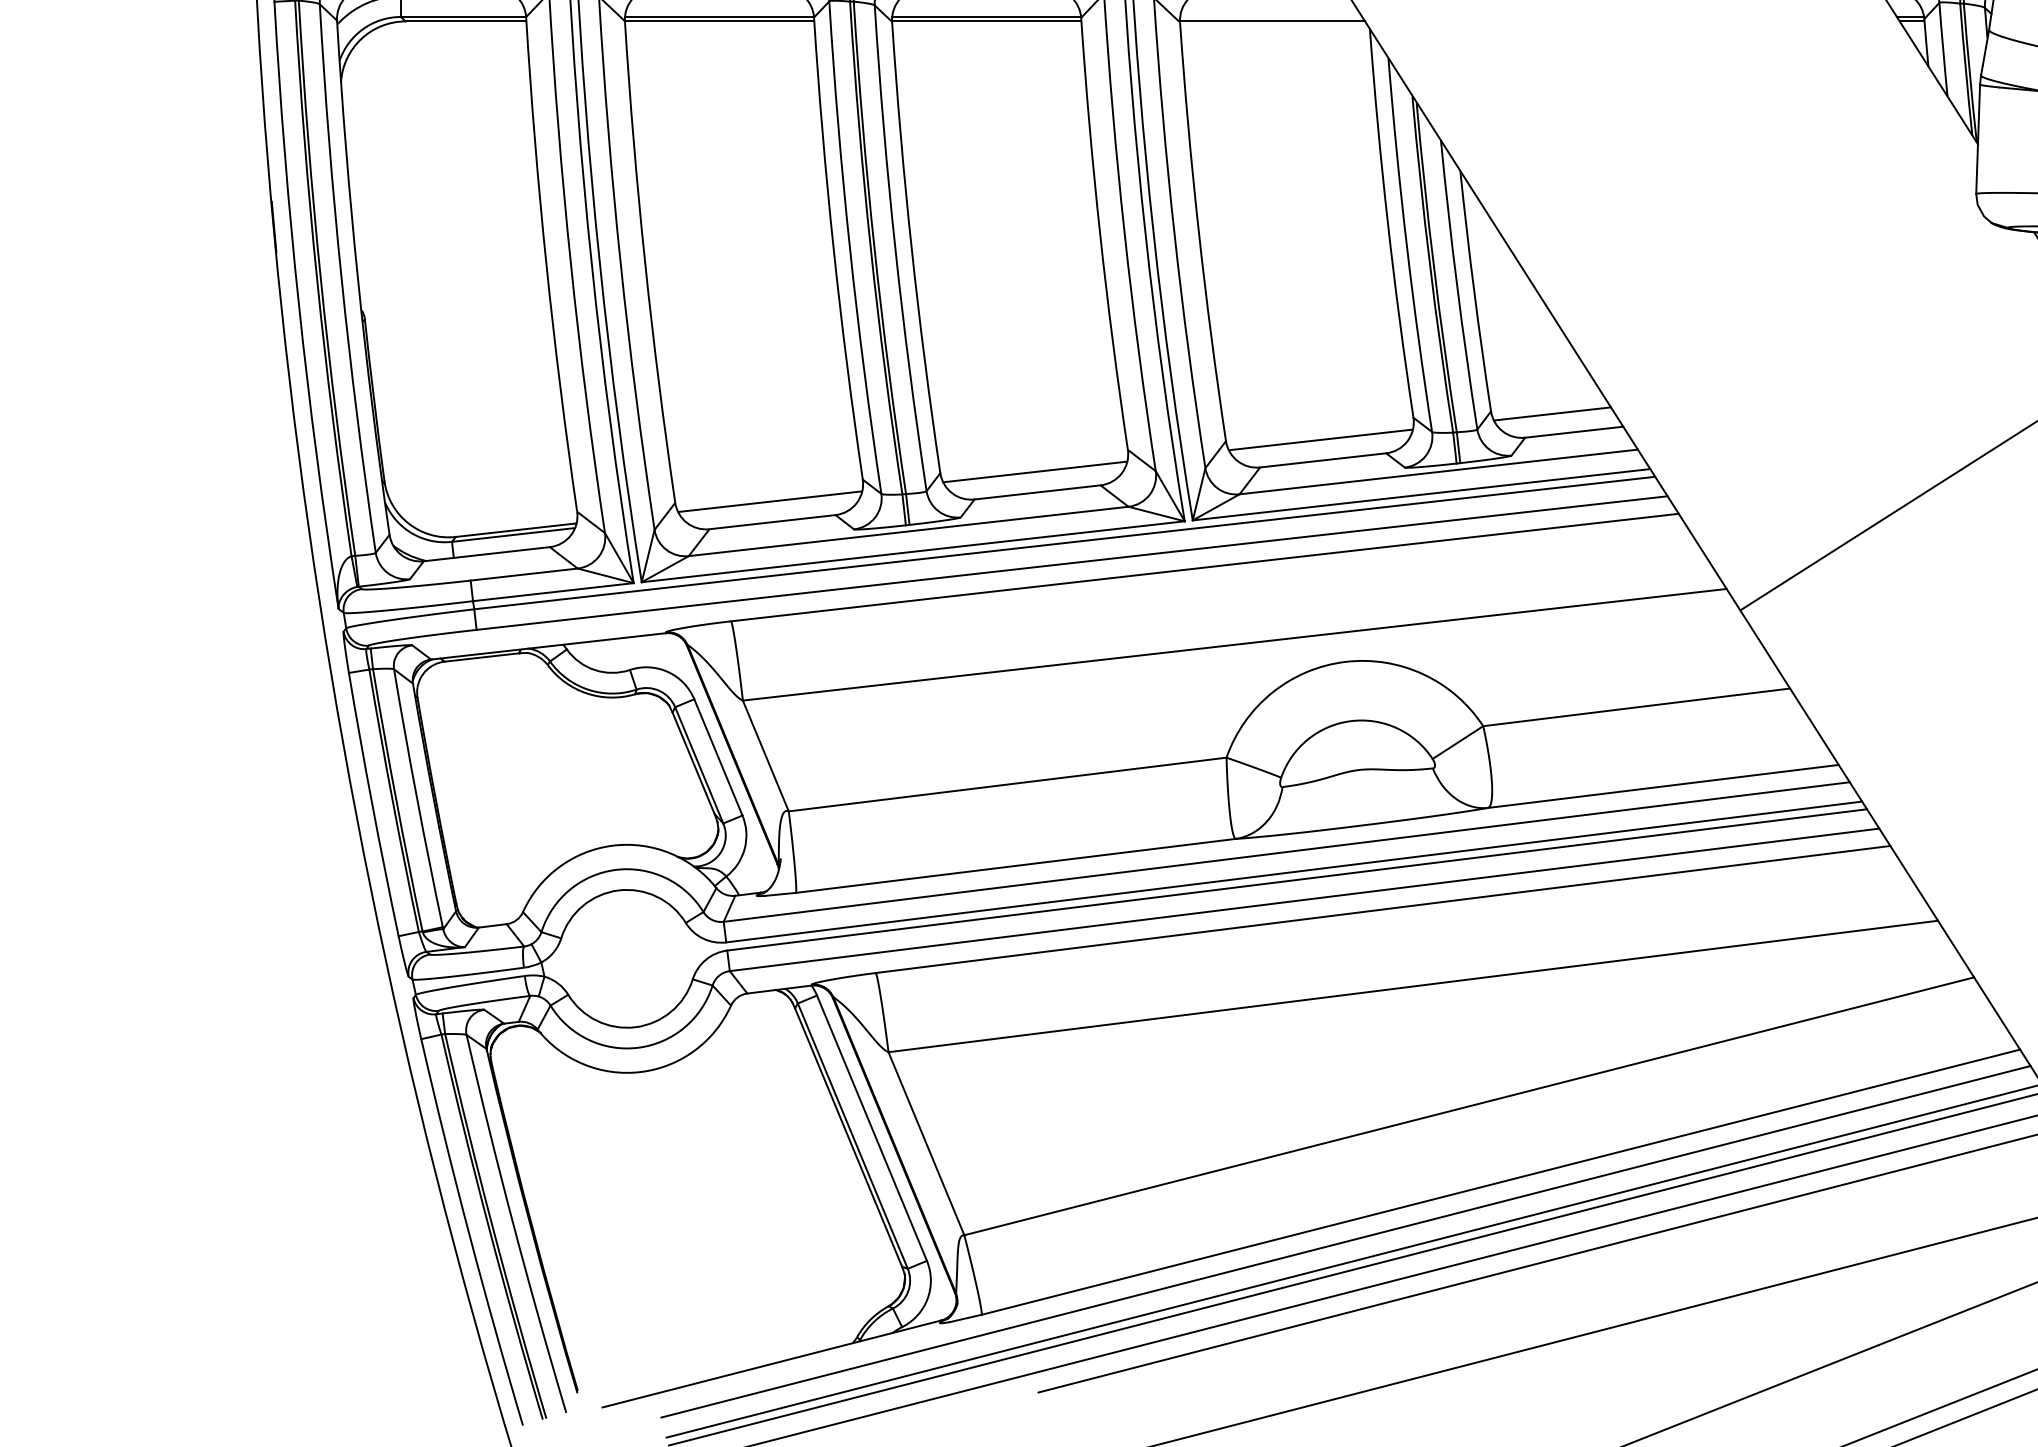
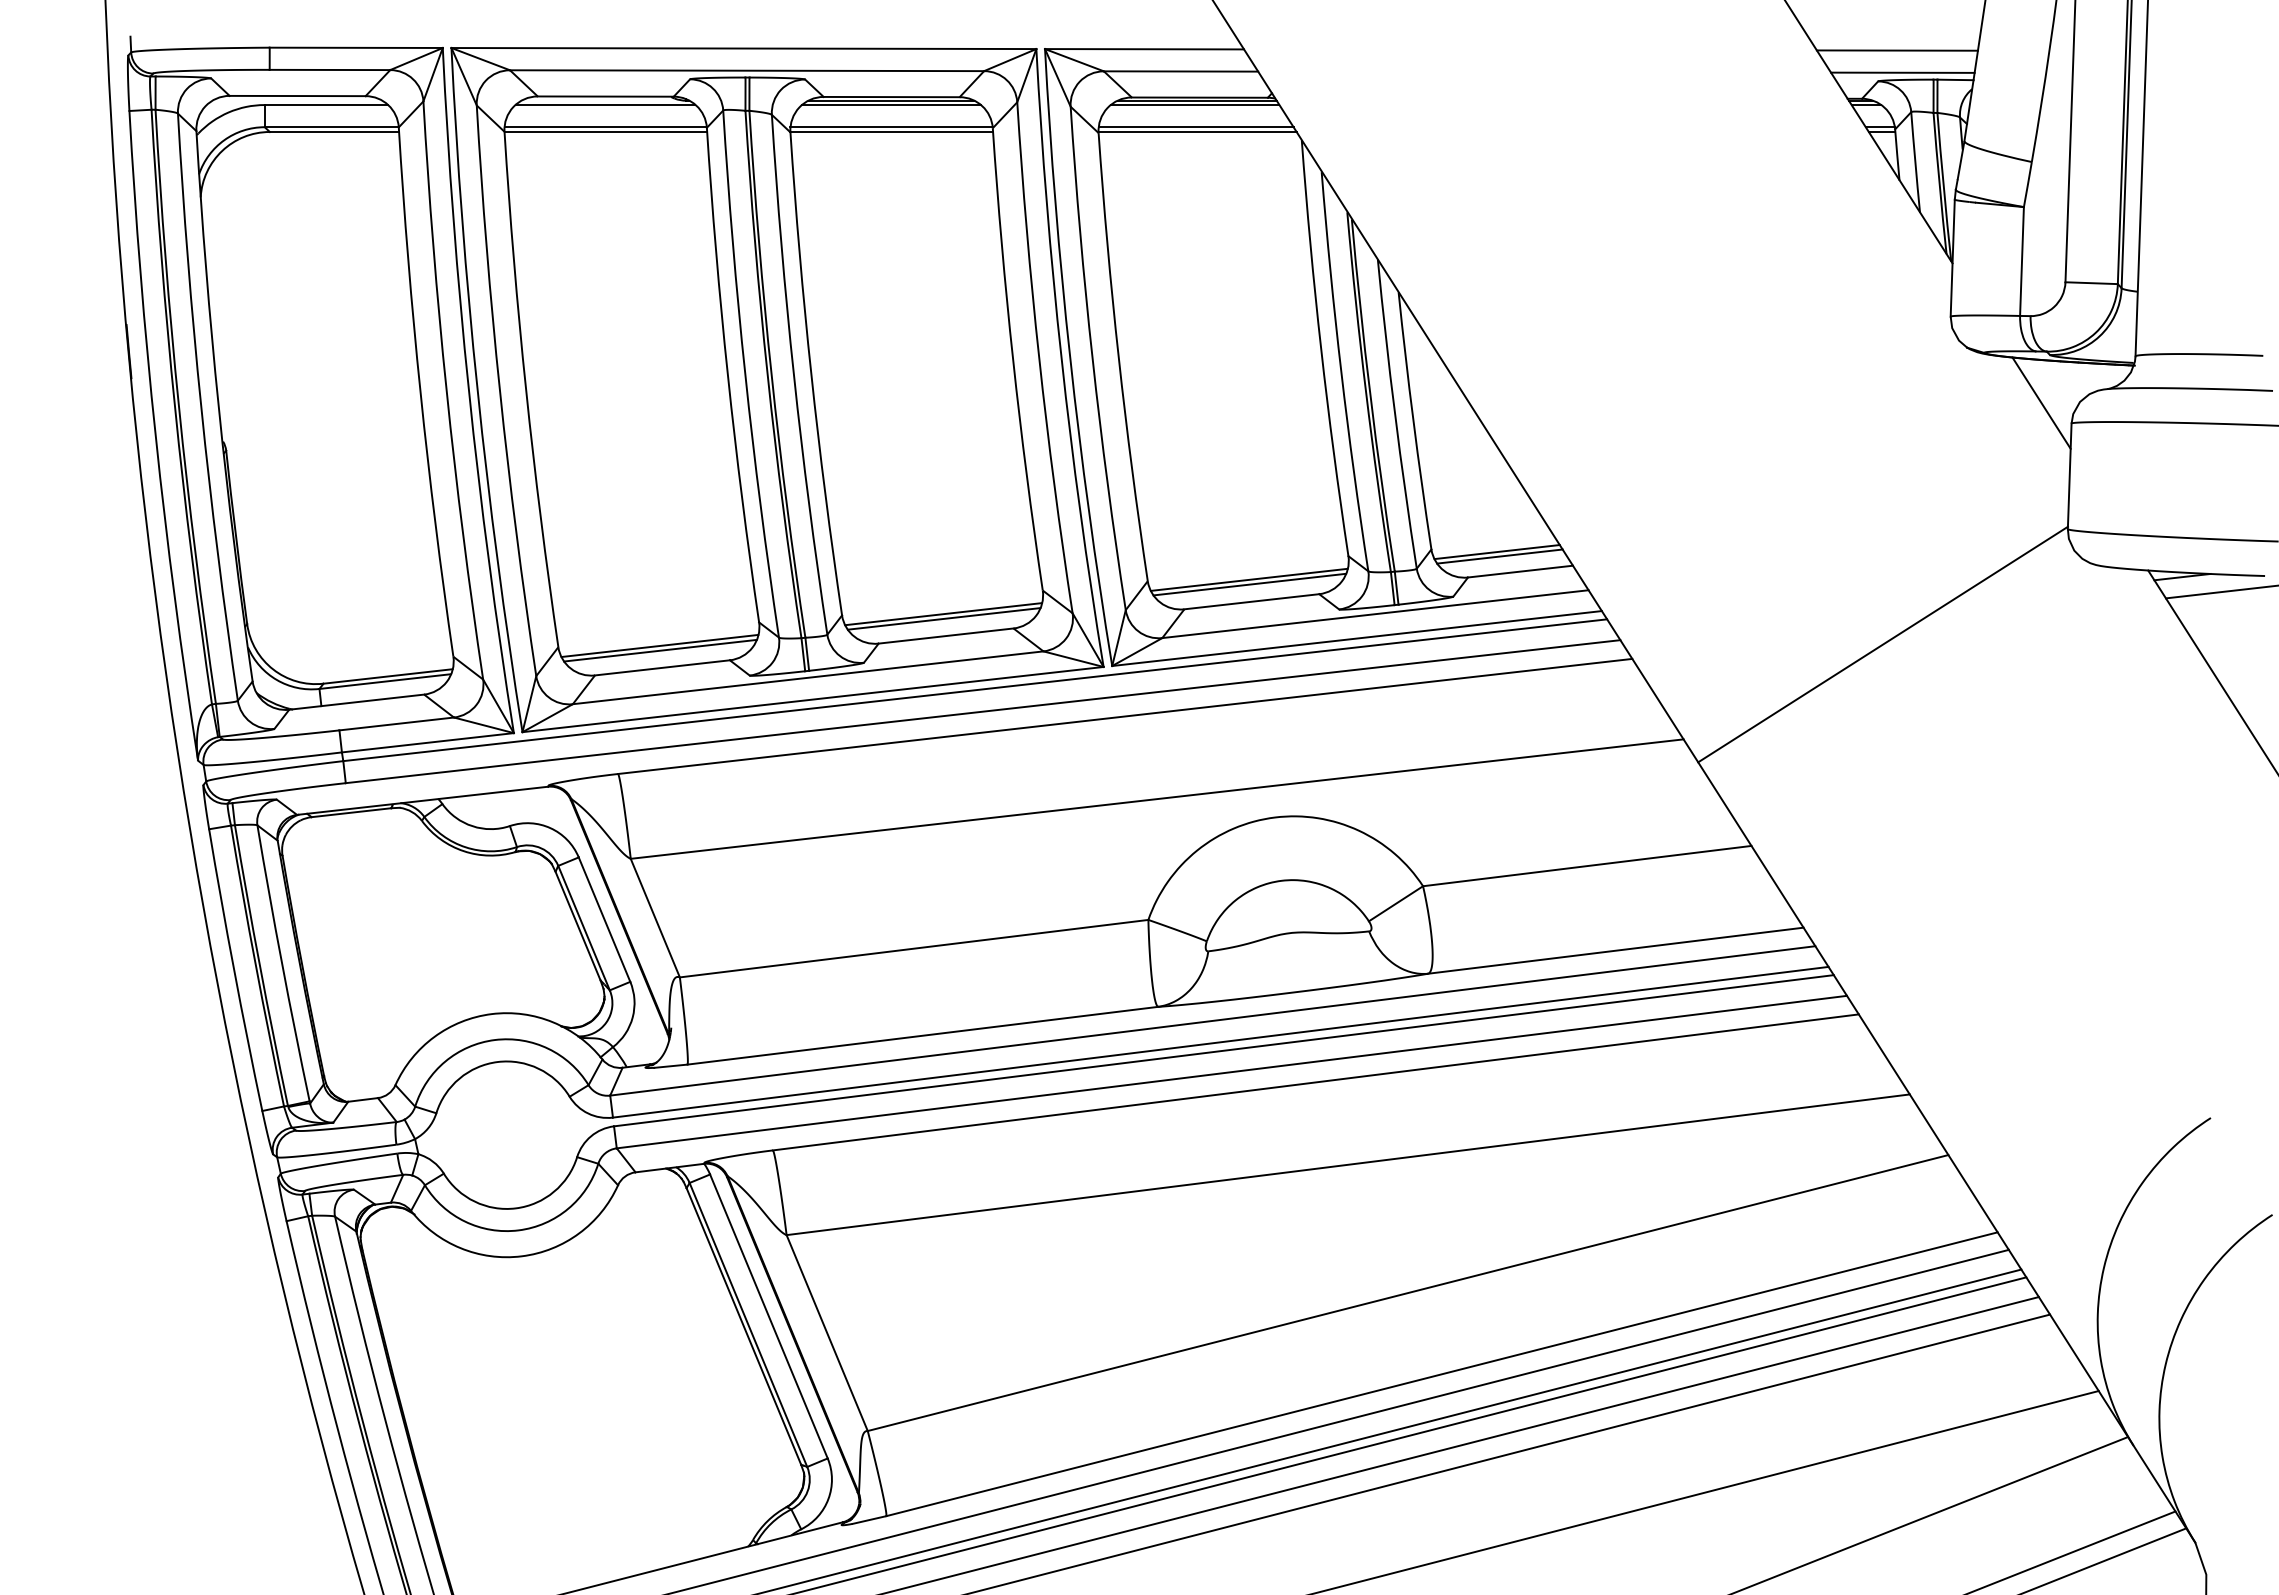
line: (1270, 17) -> (1195, 127), added
line: (1554, 418) -> (1499, 556), added
line: (1321, 444) -> (1249, 584), added
line: (1035, 476) -> (943, 618), added
line: (770, 505) -> (660, 650), added

